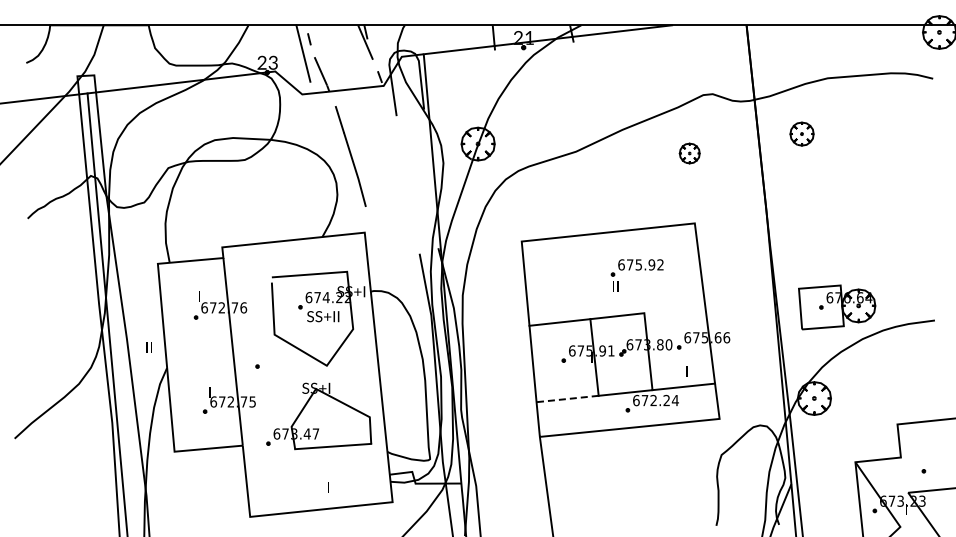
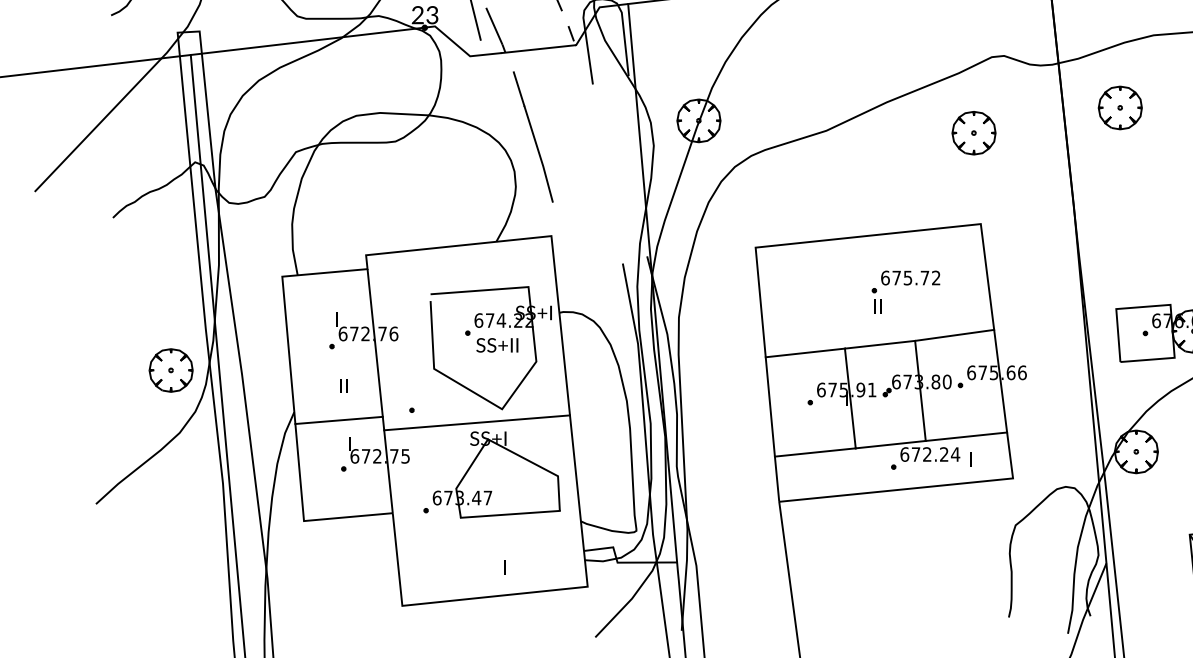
part: (801, 133) -> (1119, 107), size x1.43
part: (689, 153) -> (973, 133), size x1.67
text: (651, 264) -> (924, 277), 675.92 -> 675.72
line: (674, 308) -> (954, 334), added
part: (72, 335) -> (171, 369), added
text: (148, 347) -> (342, 385), moved
text: (686, 371) -> (969, 459), moved
line: (201, 374) -> (339, 420), added
line: (307, 375) -> (476, 421), added
line: (567, 399) -> (815, 453), dashed -> solid

